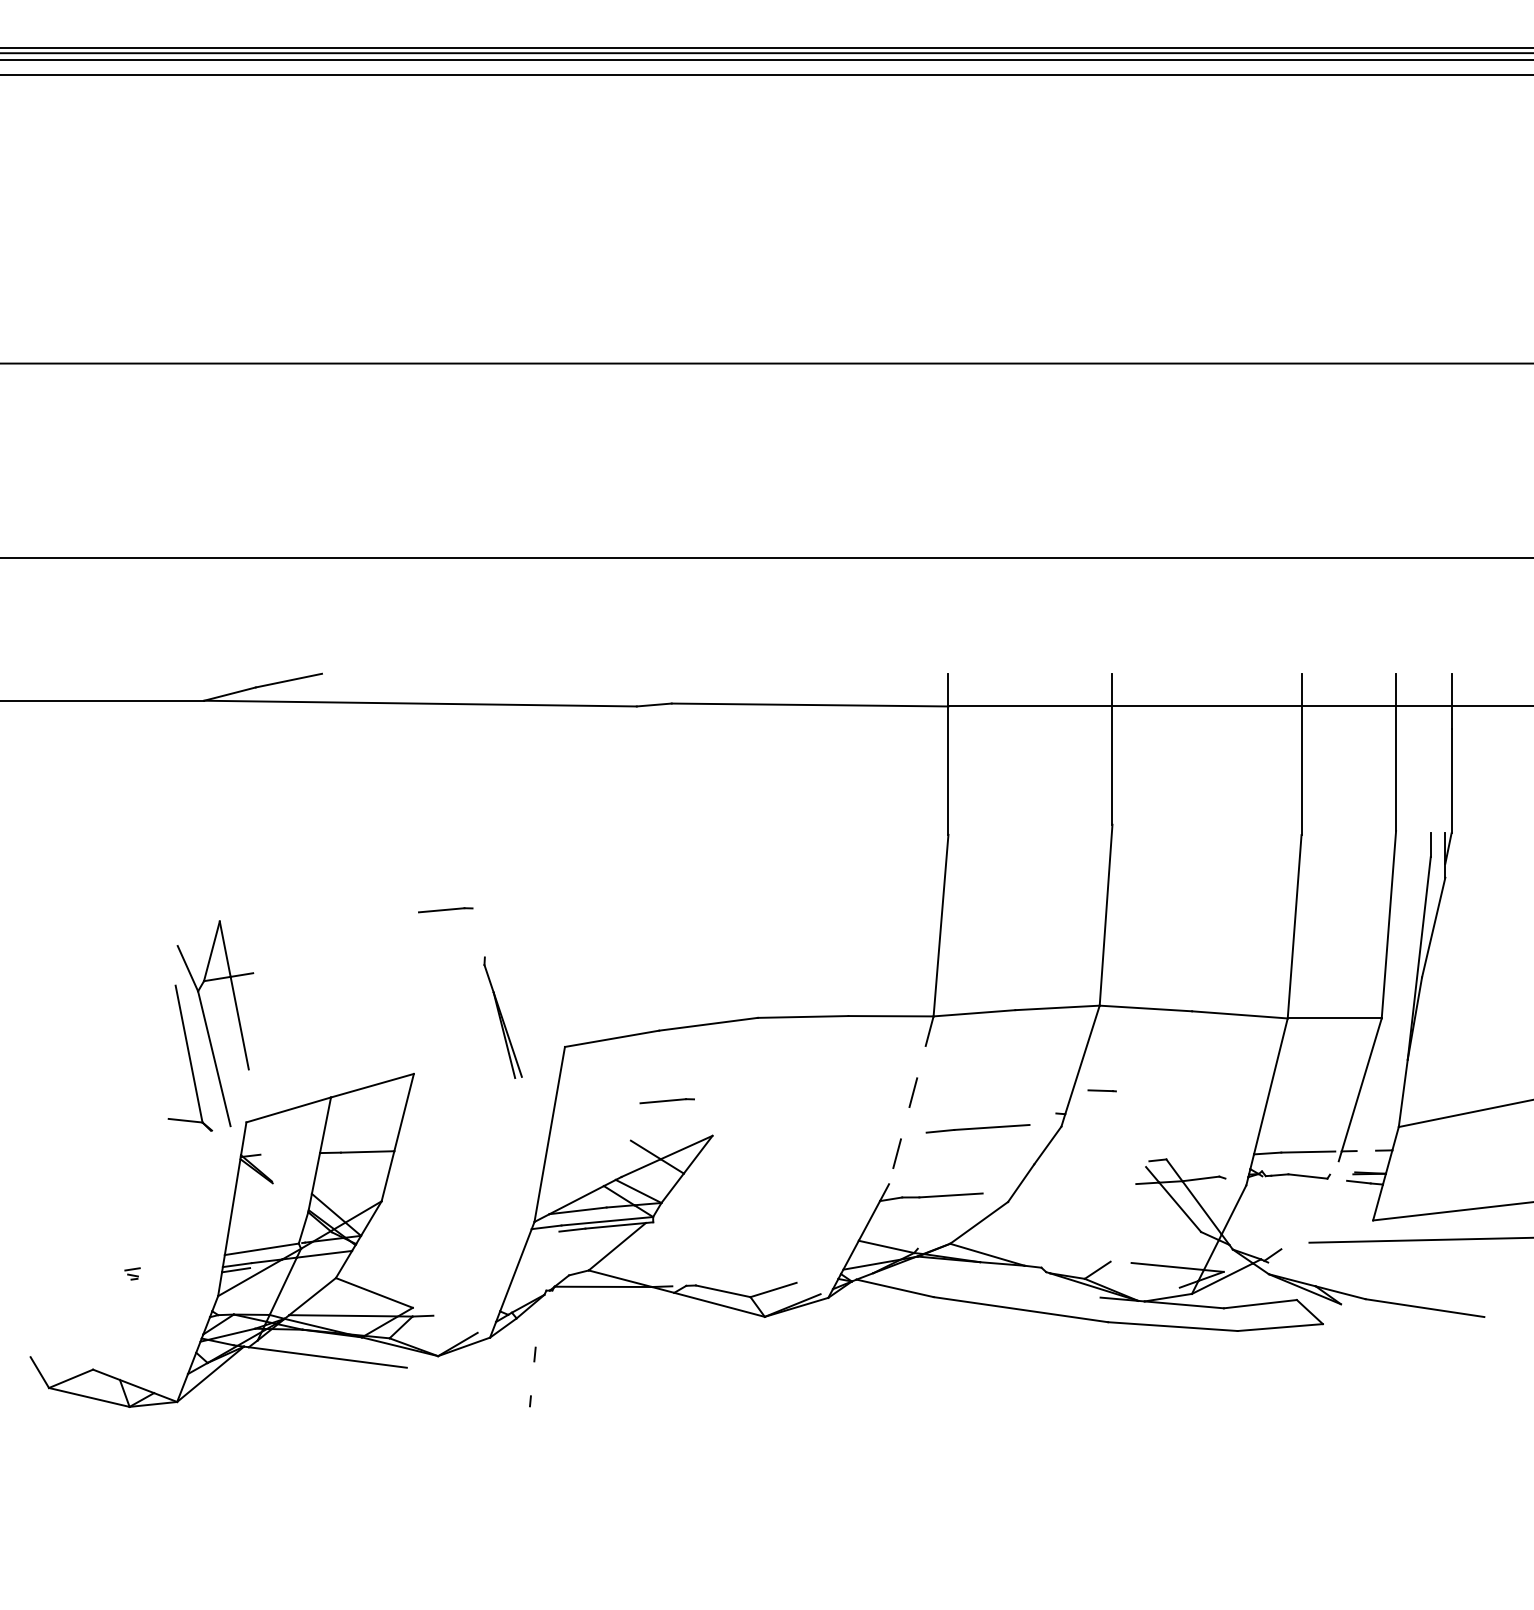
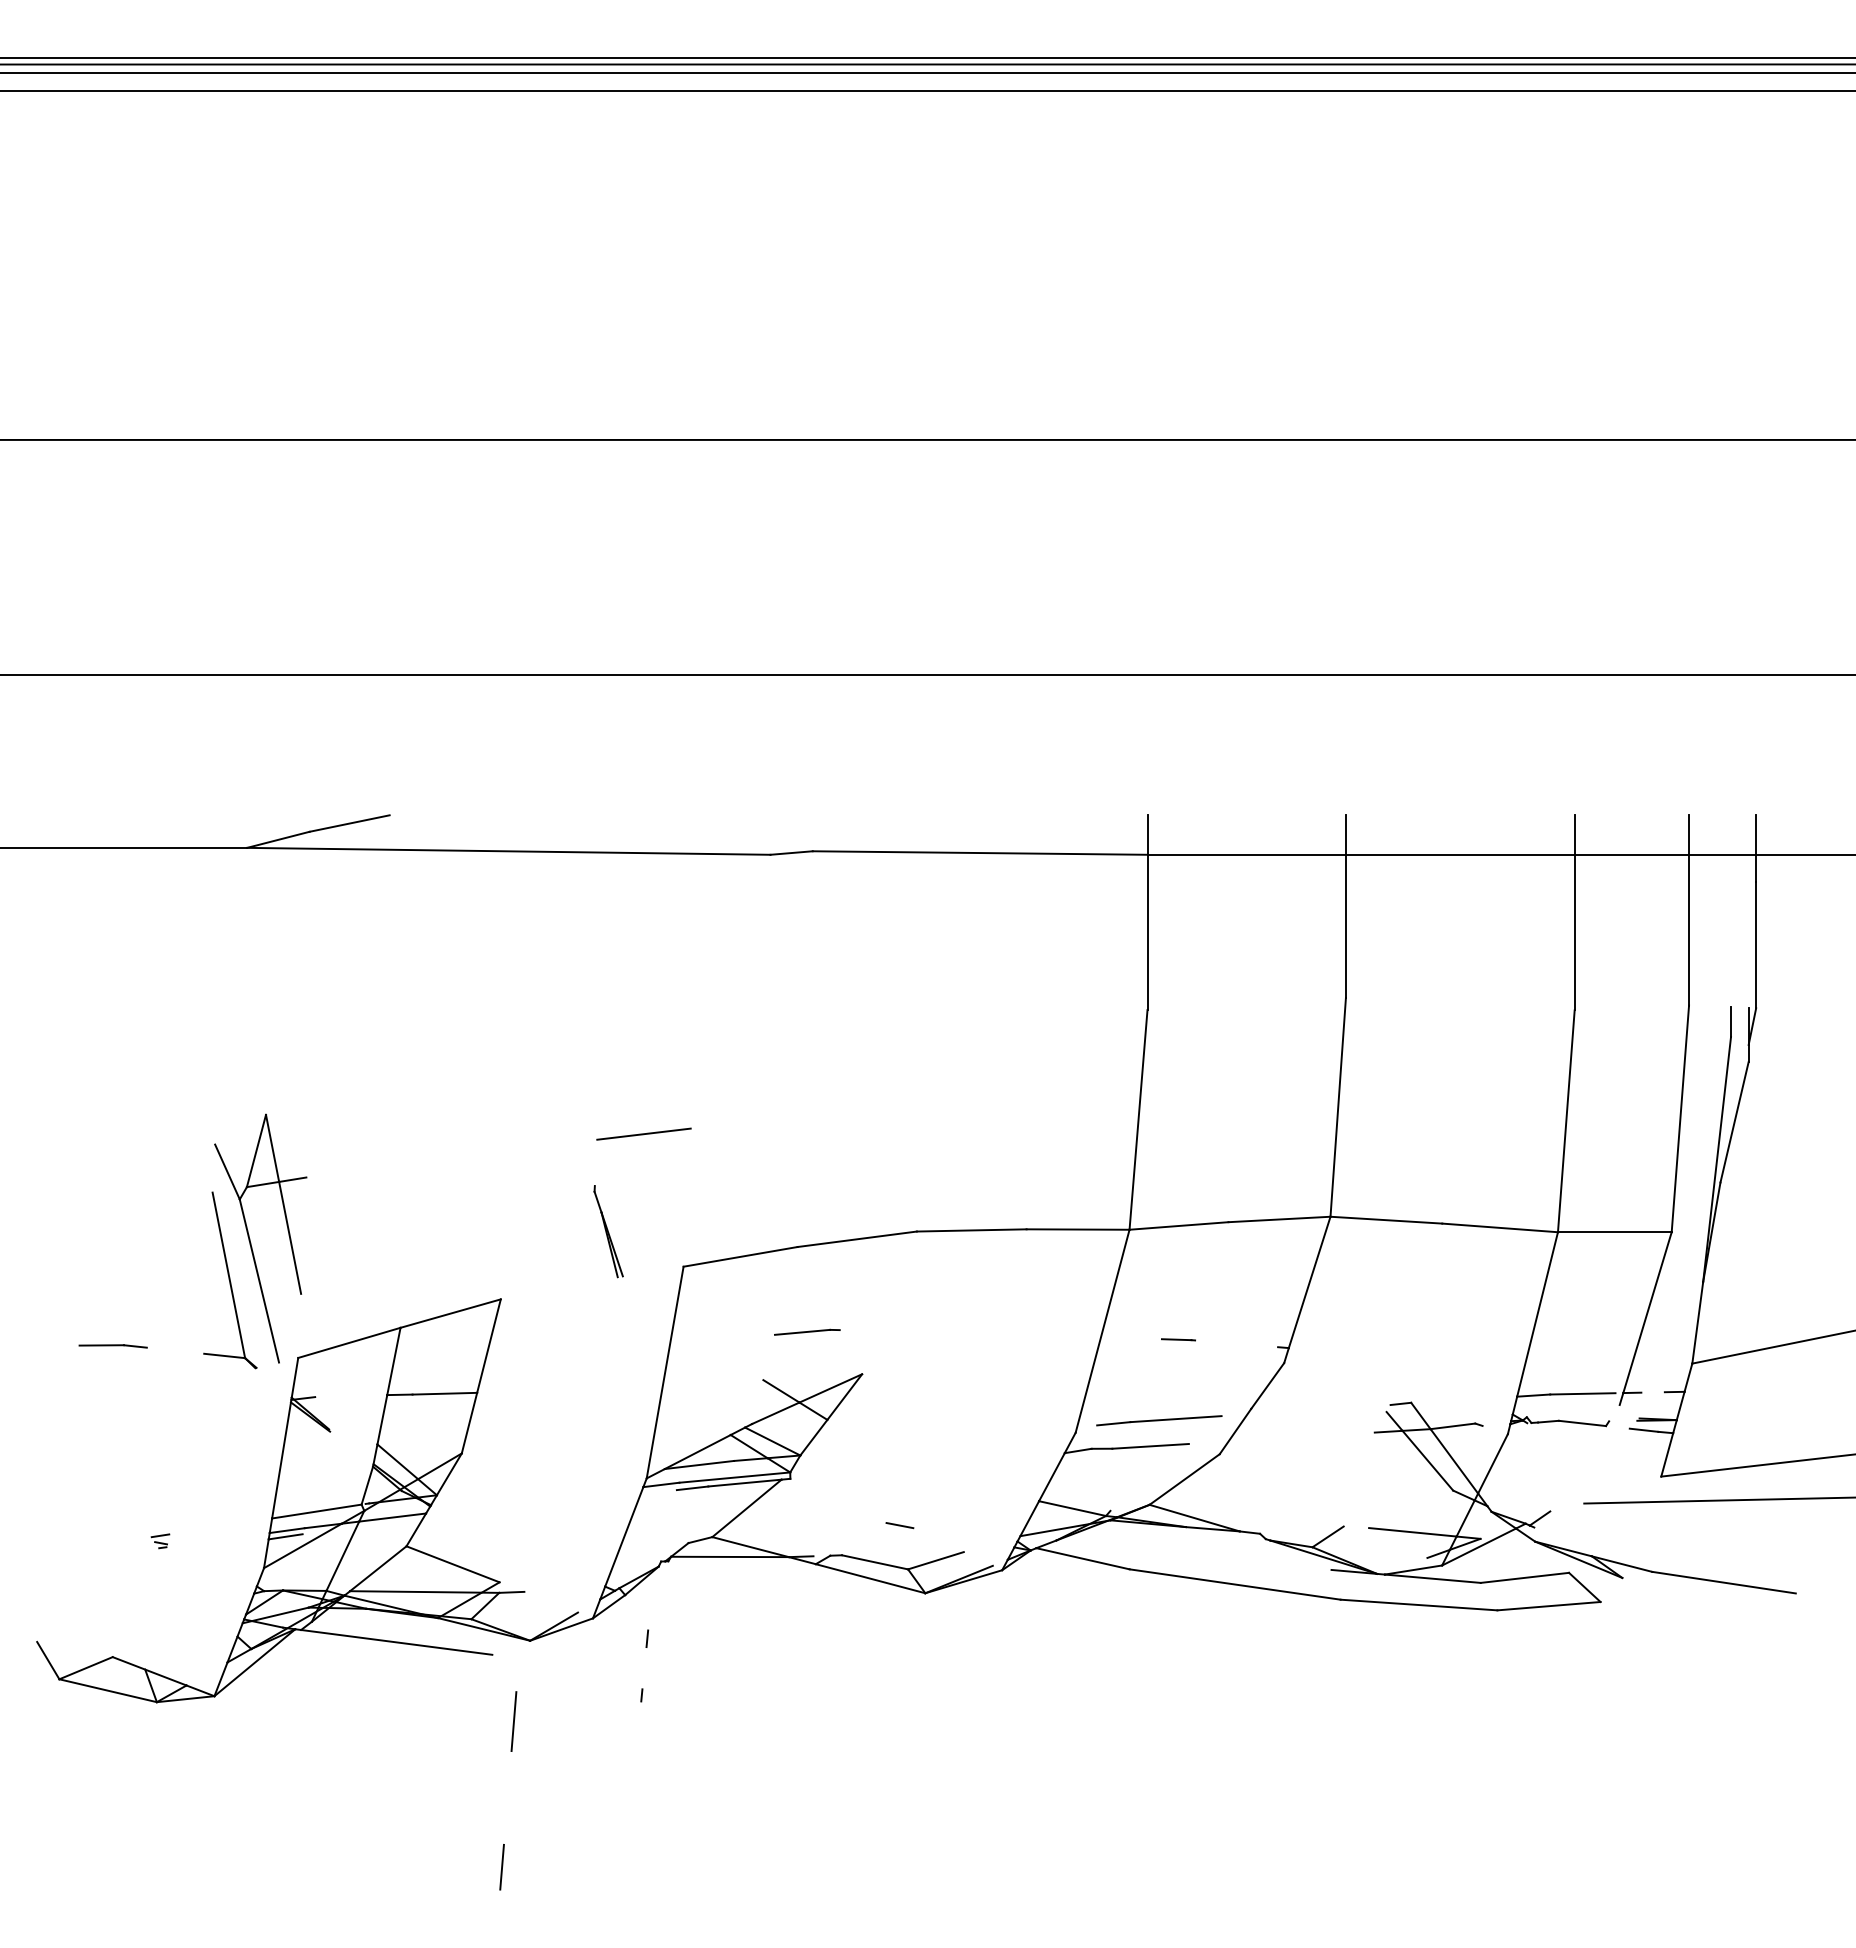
line: (445, 909) -> (539, 1100), removed
line: (531, 936) -> (643, 1133), added
part: (502, 1017) -> (608, 1231), size x0.62
line: (1102, 1090) -> (1178, 1339), moved
line: (911, 1100) -> (1102, 1331), dashed -> solid
line: (92, 1112) -> (112, 1346), added
line: (978, 1128) -> (1159, 1420), moved
line: (743, 1260) -> (899, 1525), added
line: (424, 1422) -> (513, 1721), added
line: (414, 1542) -> (501, 1866), added

